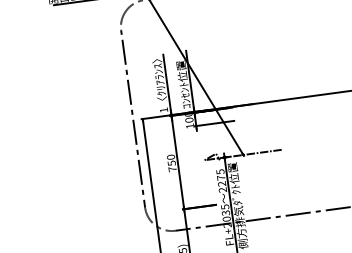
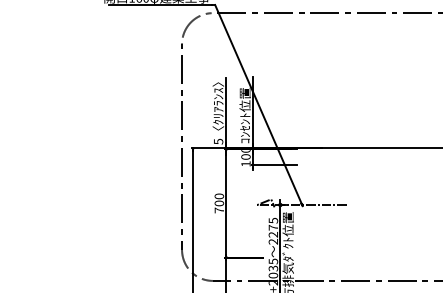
text: (163, 110) -> (218, 141), 1 -> 5
text: (171, 163) -> (218, 203), 750 -> 700

